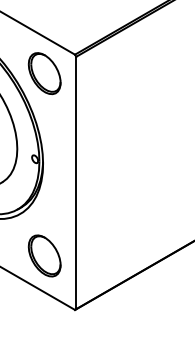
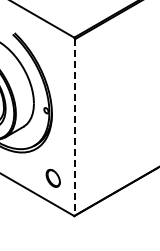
part: (45, 73) -> (53, 50), removed
line: (76, 183) -> (75, 127), solid -> dashed
part: (45, 256) -> (53, 178), size x0.6

